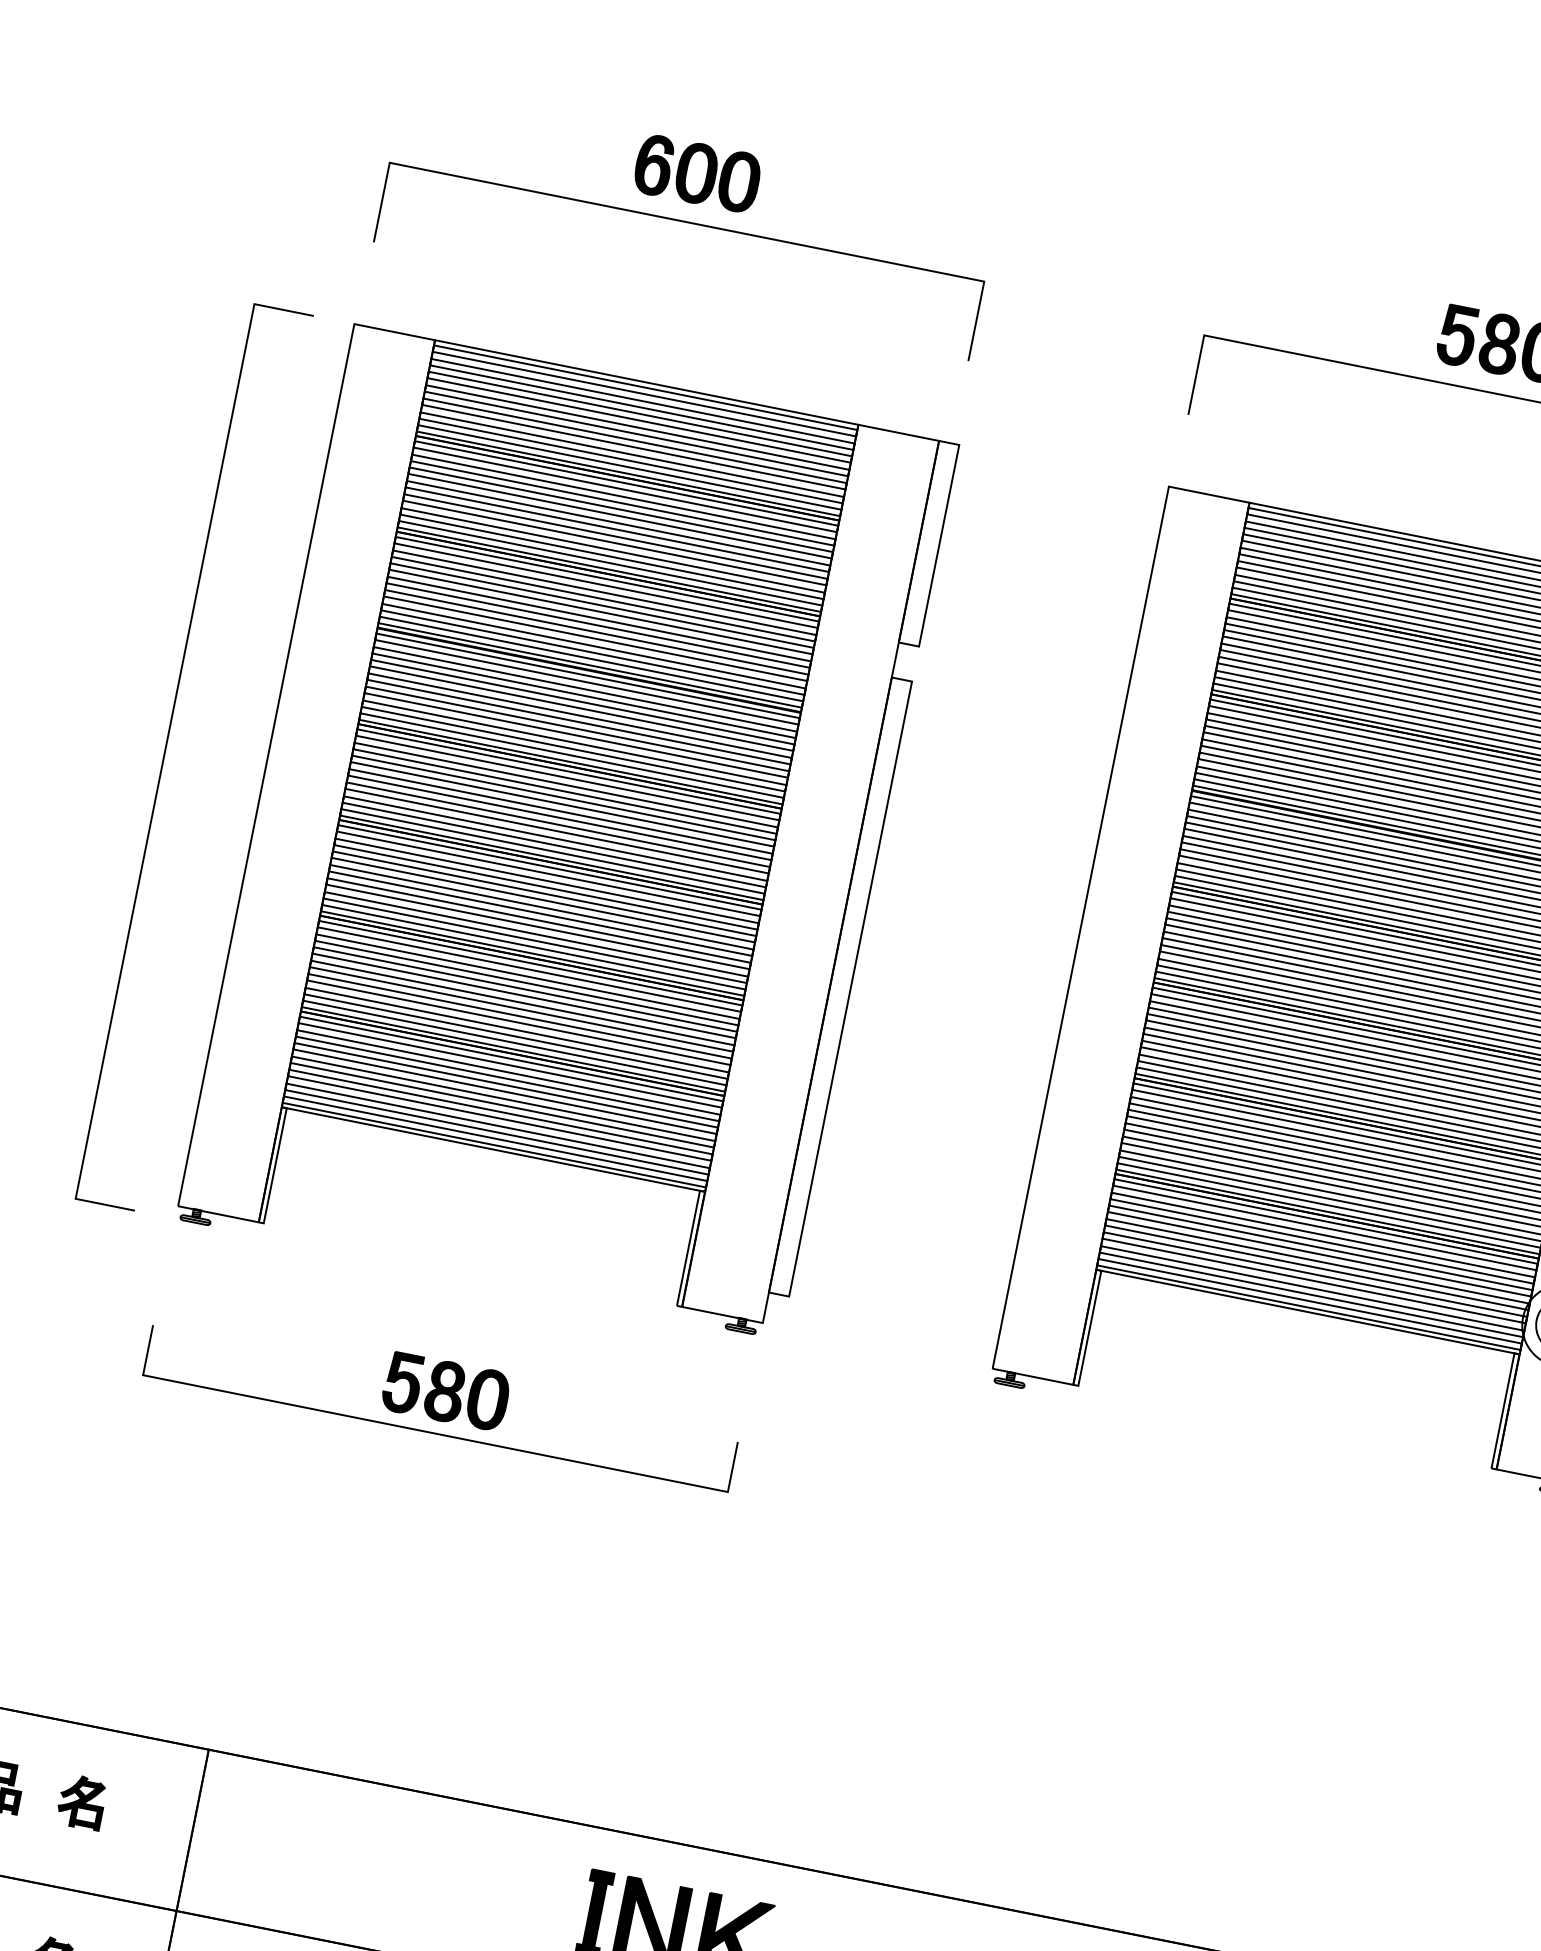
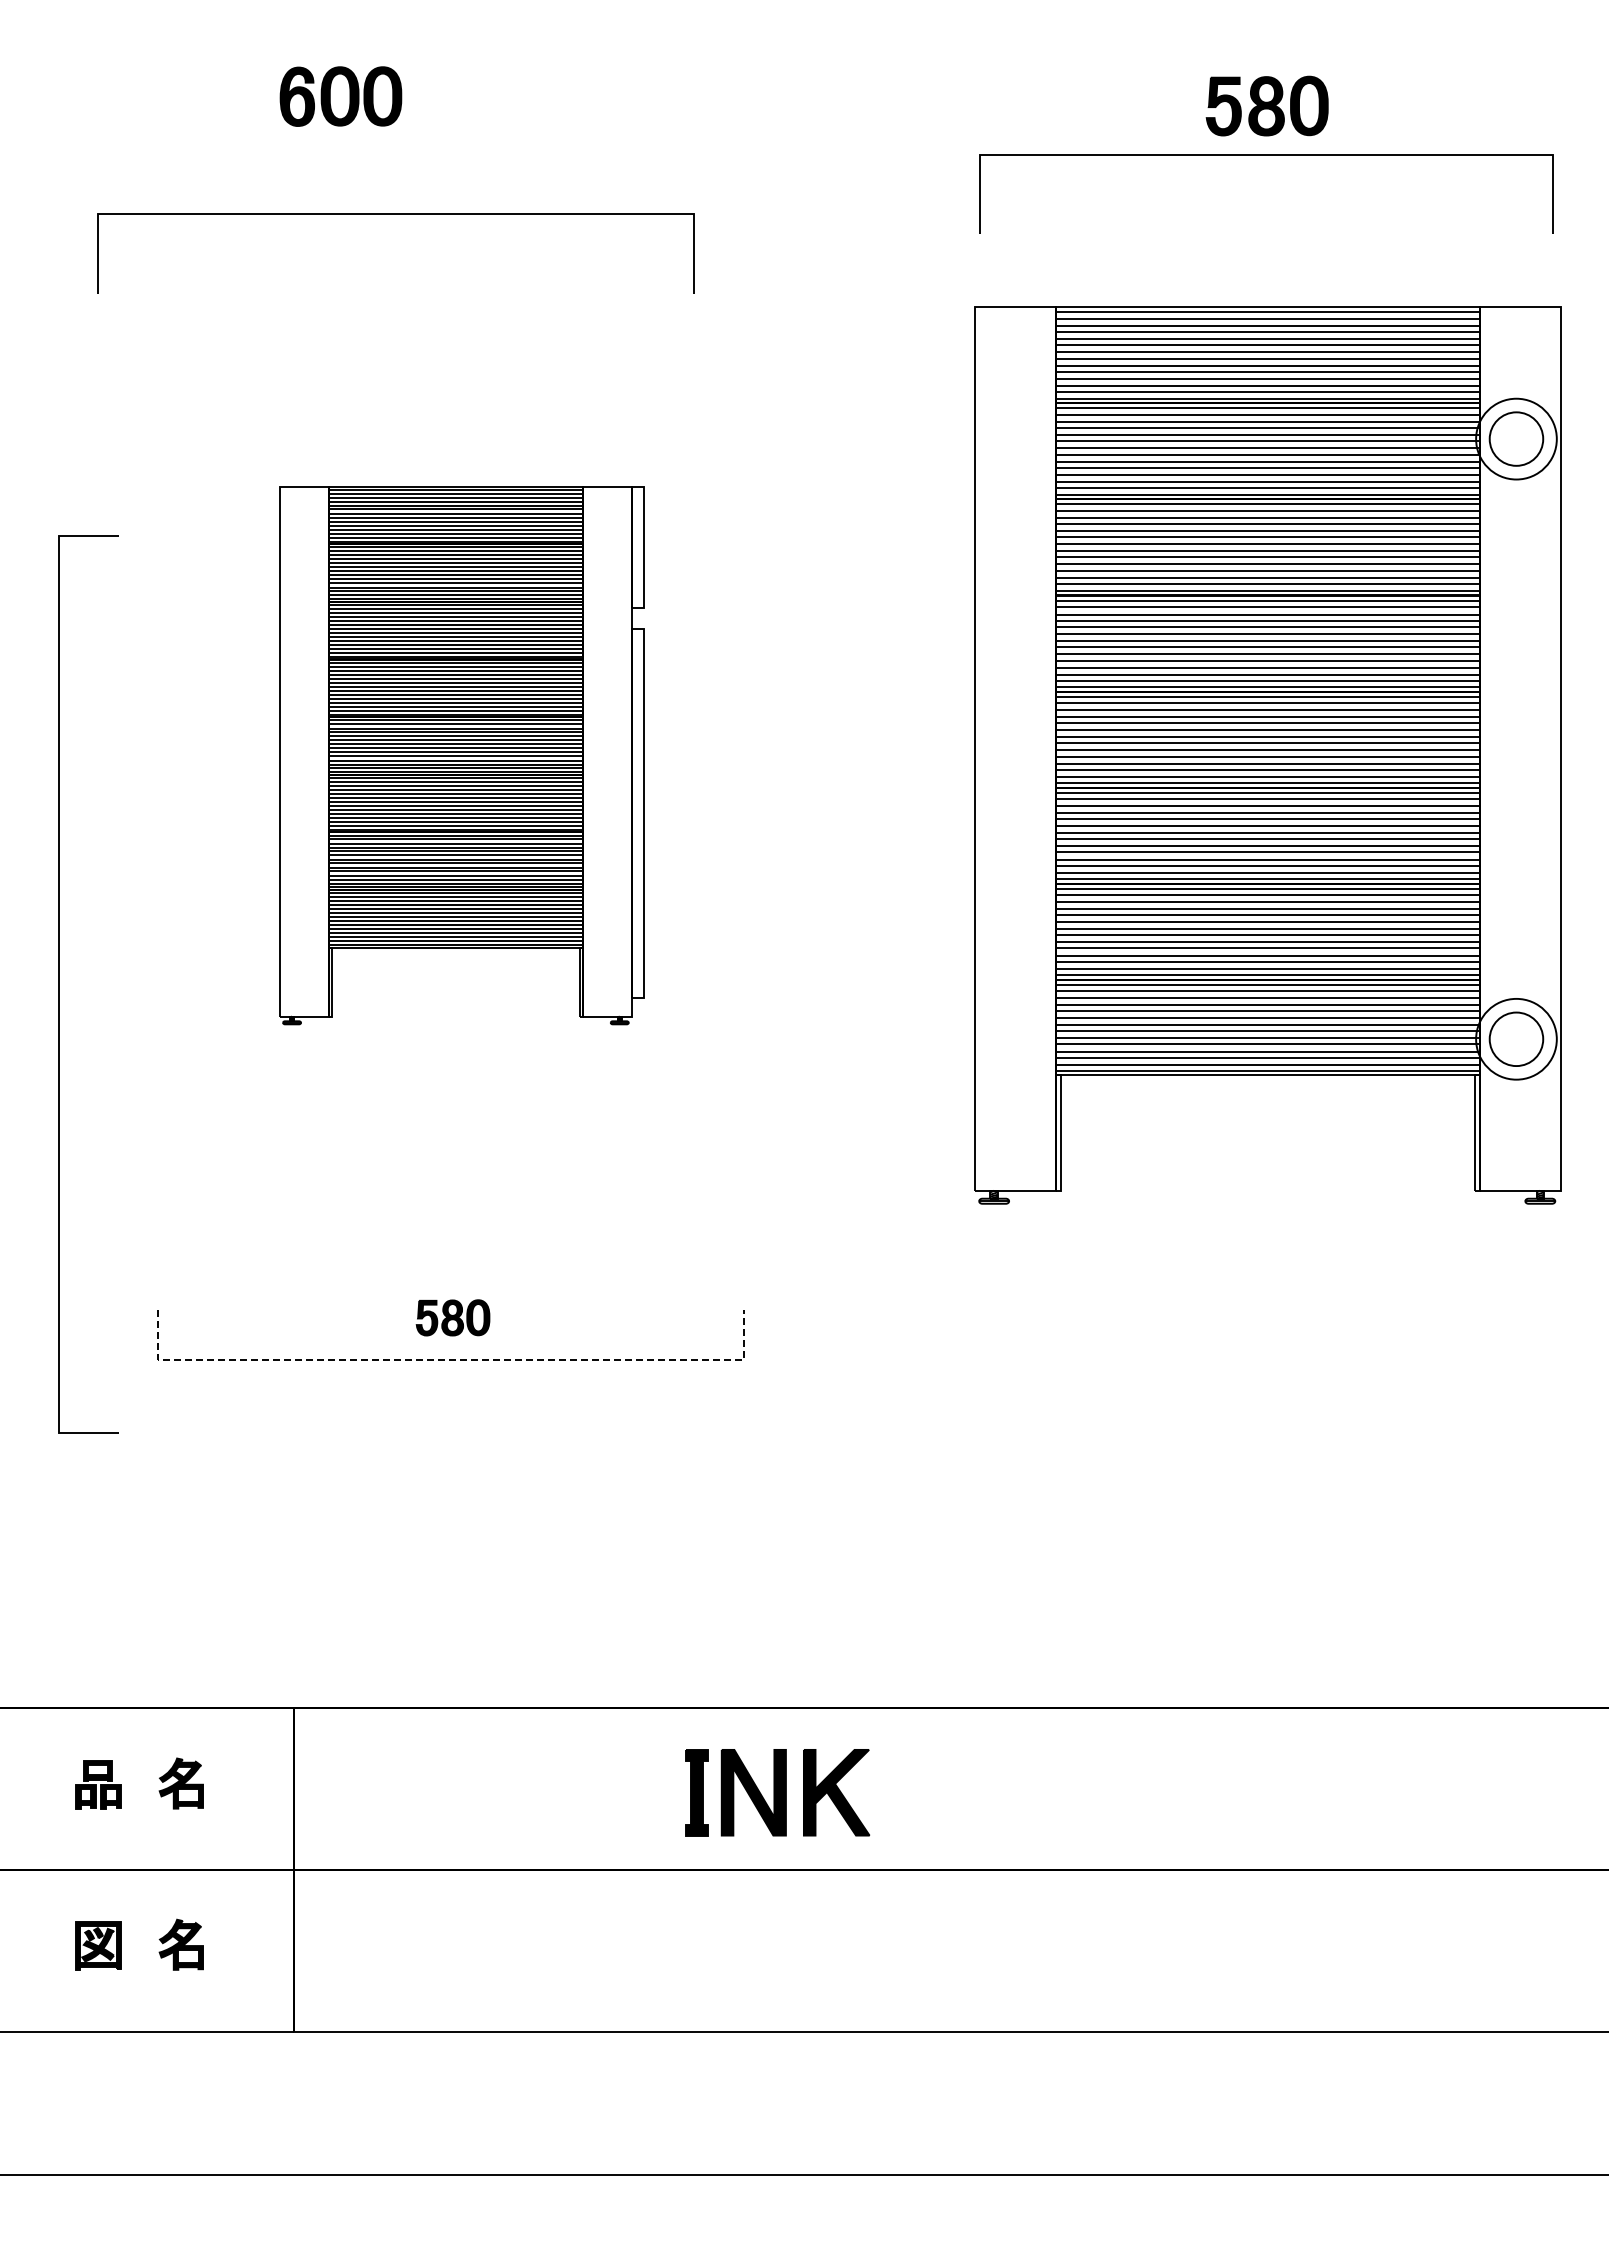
part: (697, 173) -> (340, 96), moved
line: (686, 222) -> (395, 214), moved
line: (165, 751) -> (59, 984), moved
part: (566, 831) -> (461, 755), size x0.6
part: (445, 1391) -> (452, 1317), size x0.6
line: (435, 1433) -> (451, 1360), solid -> dashed

